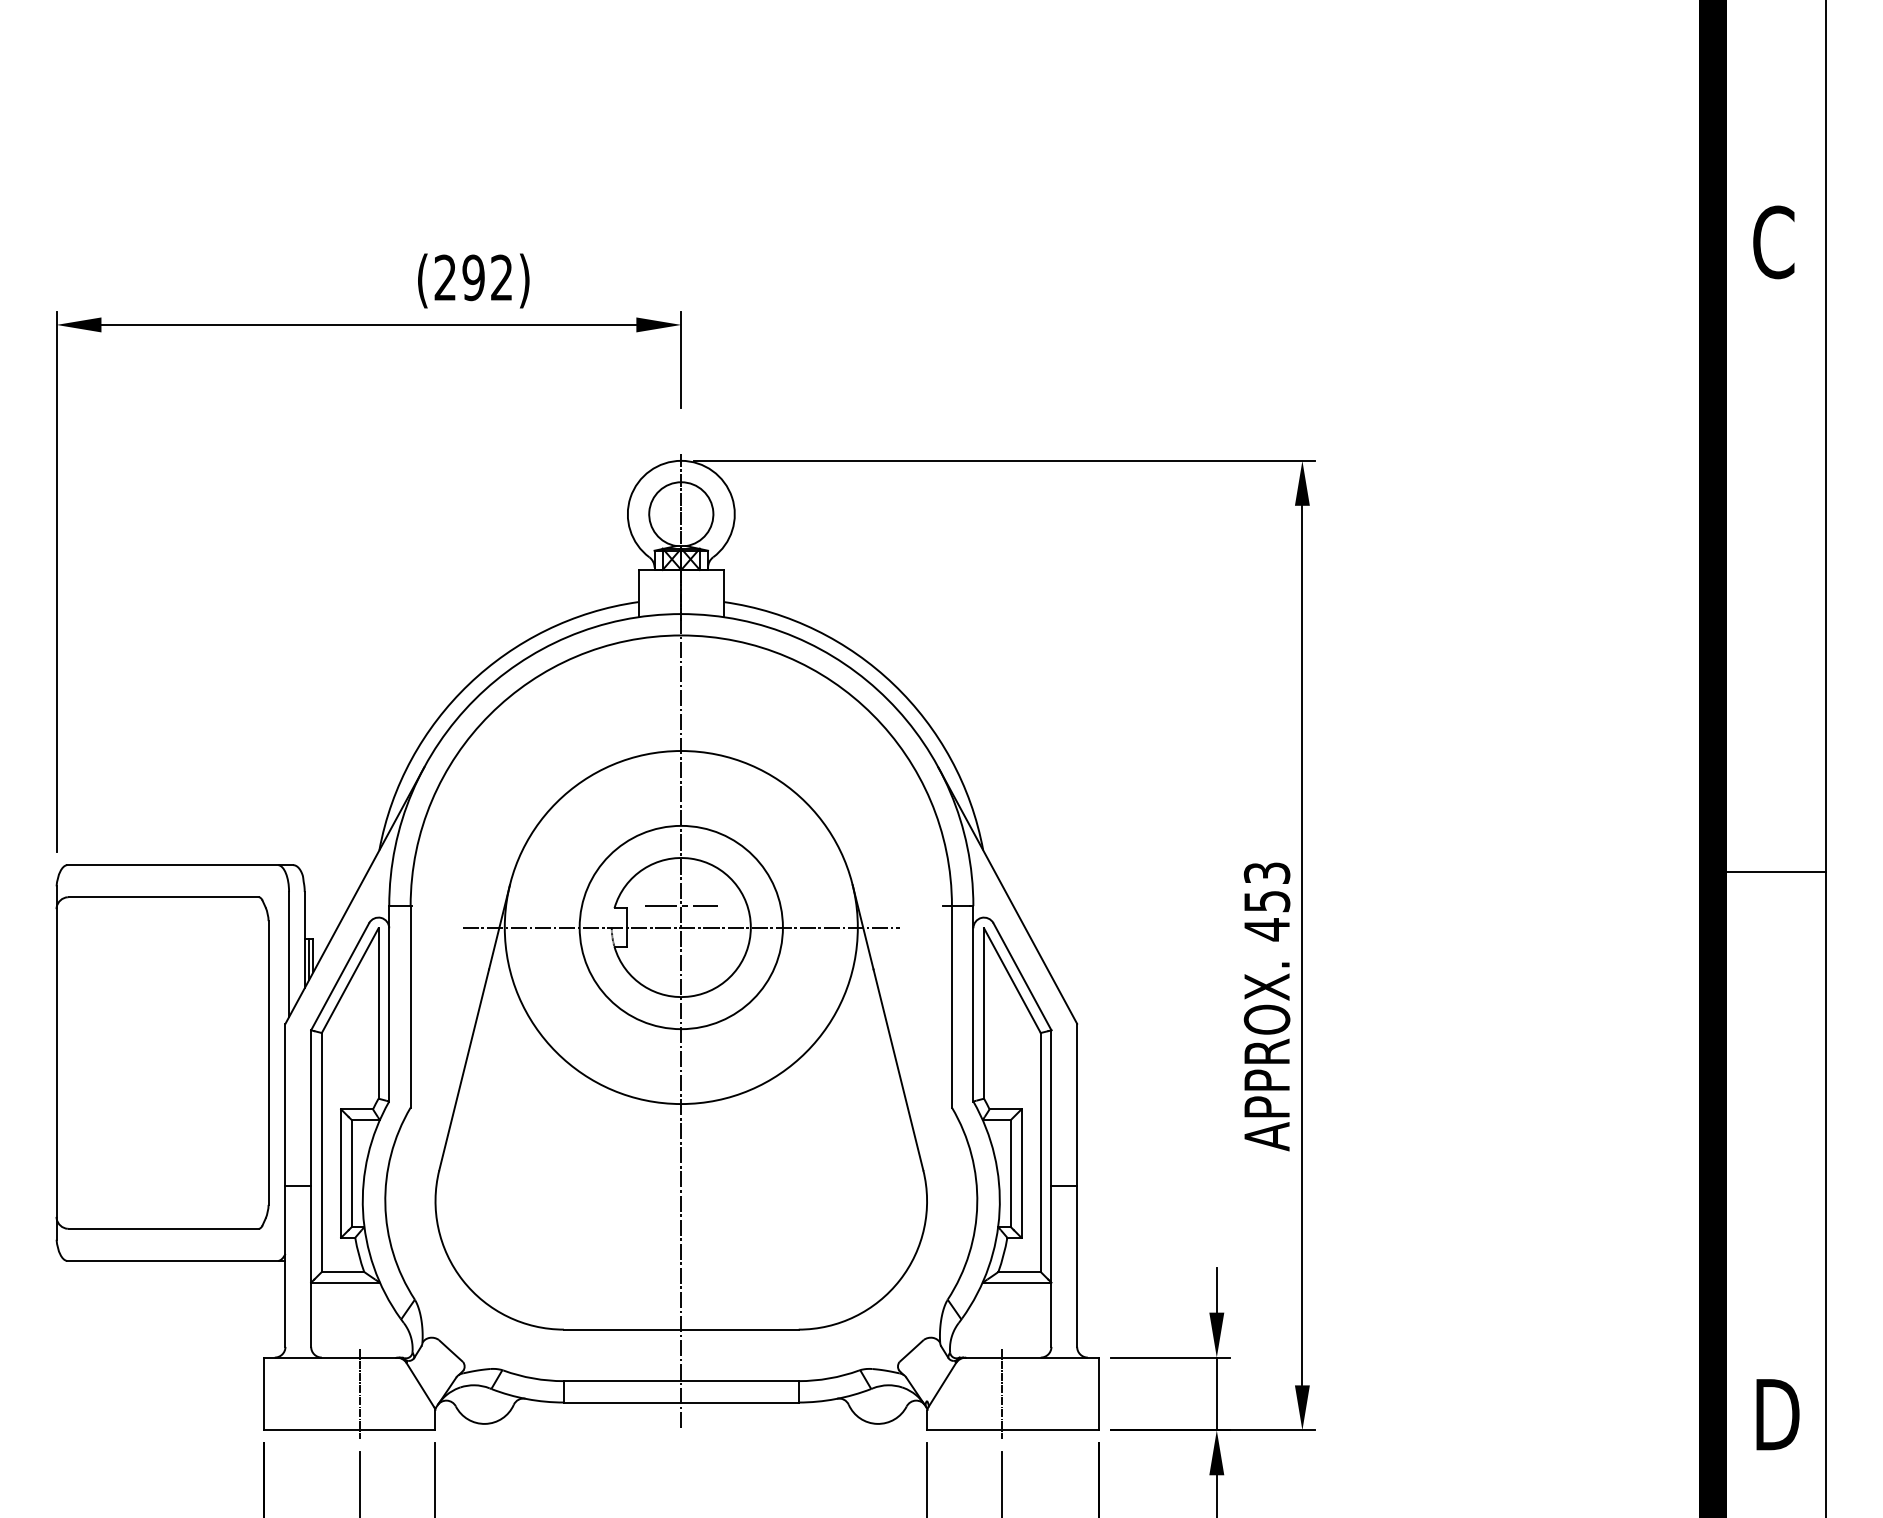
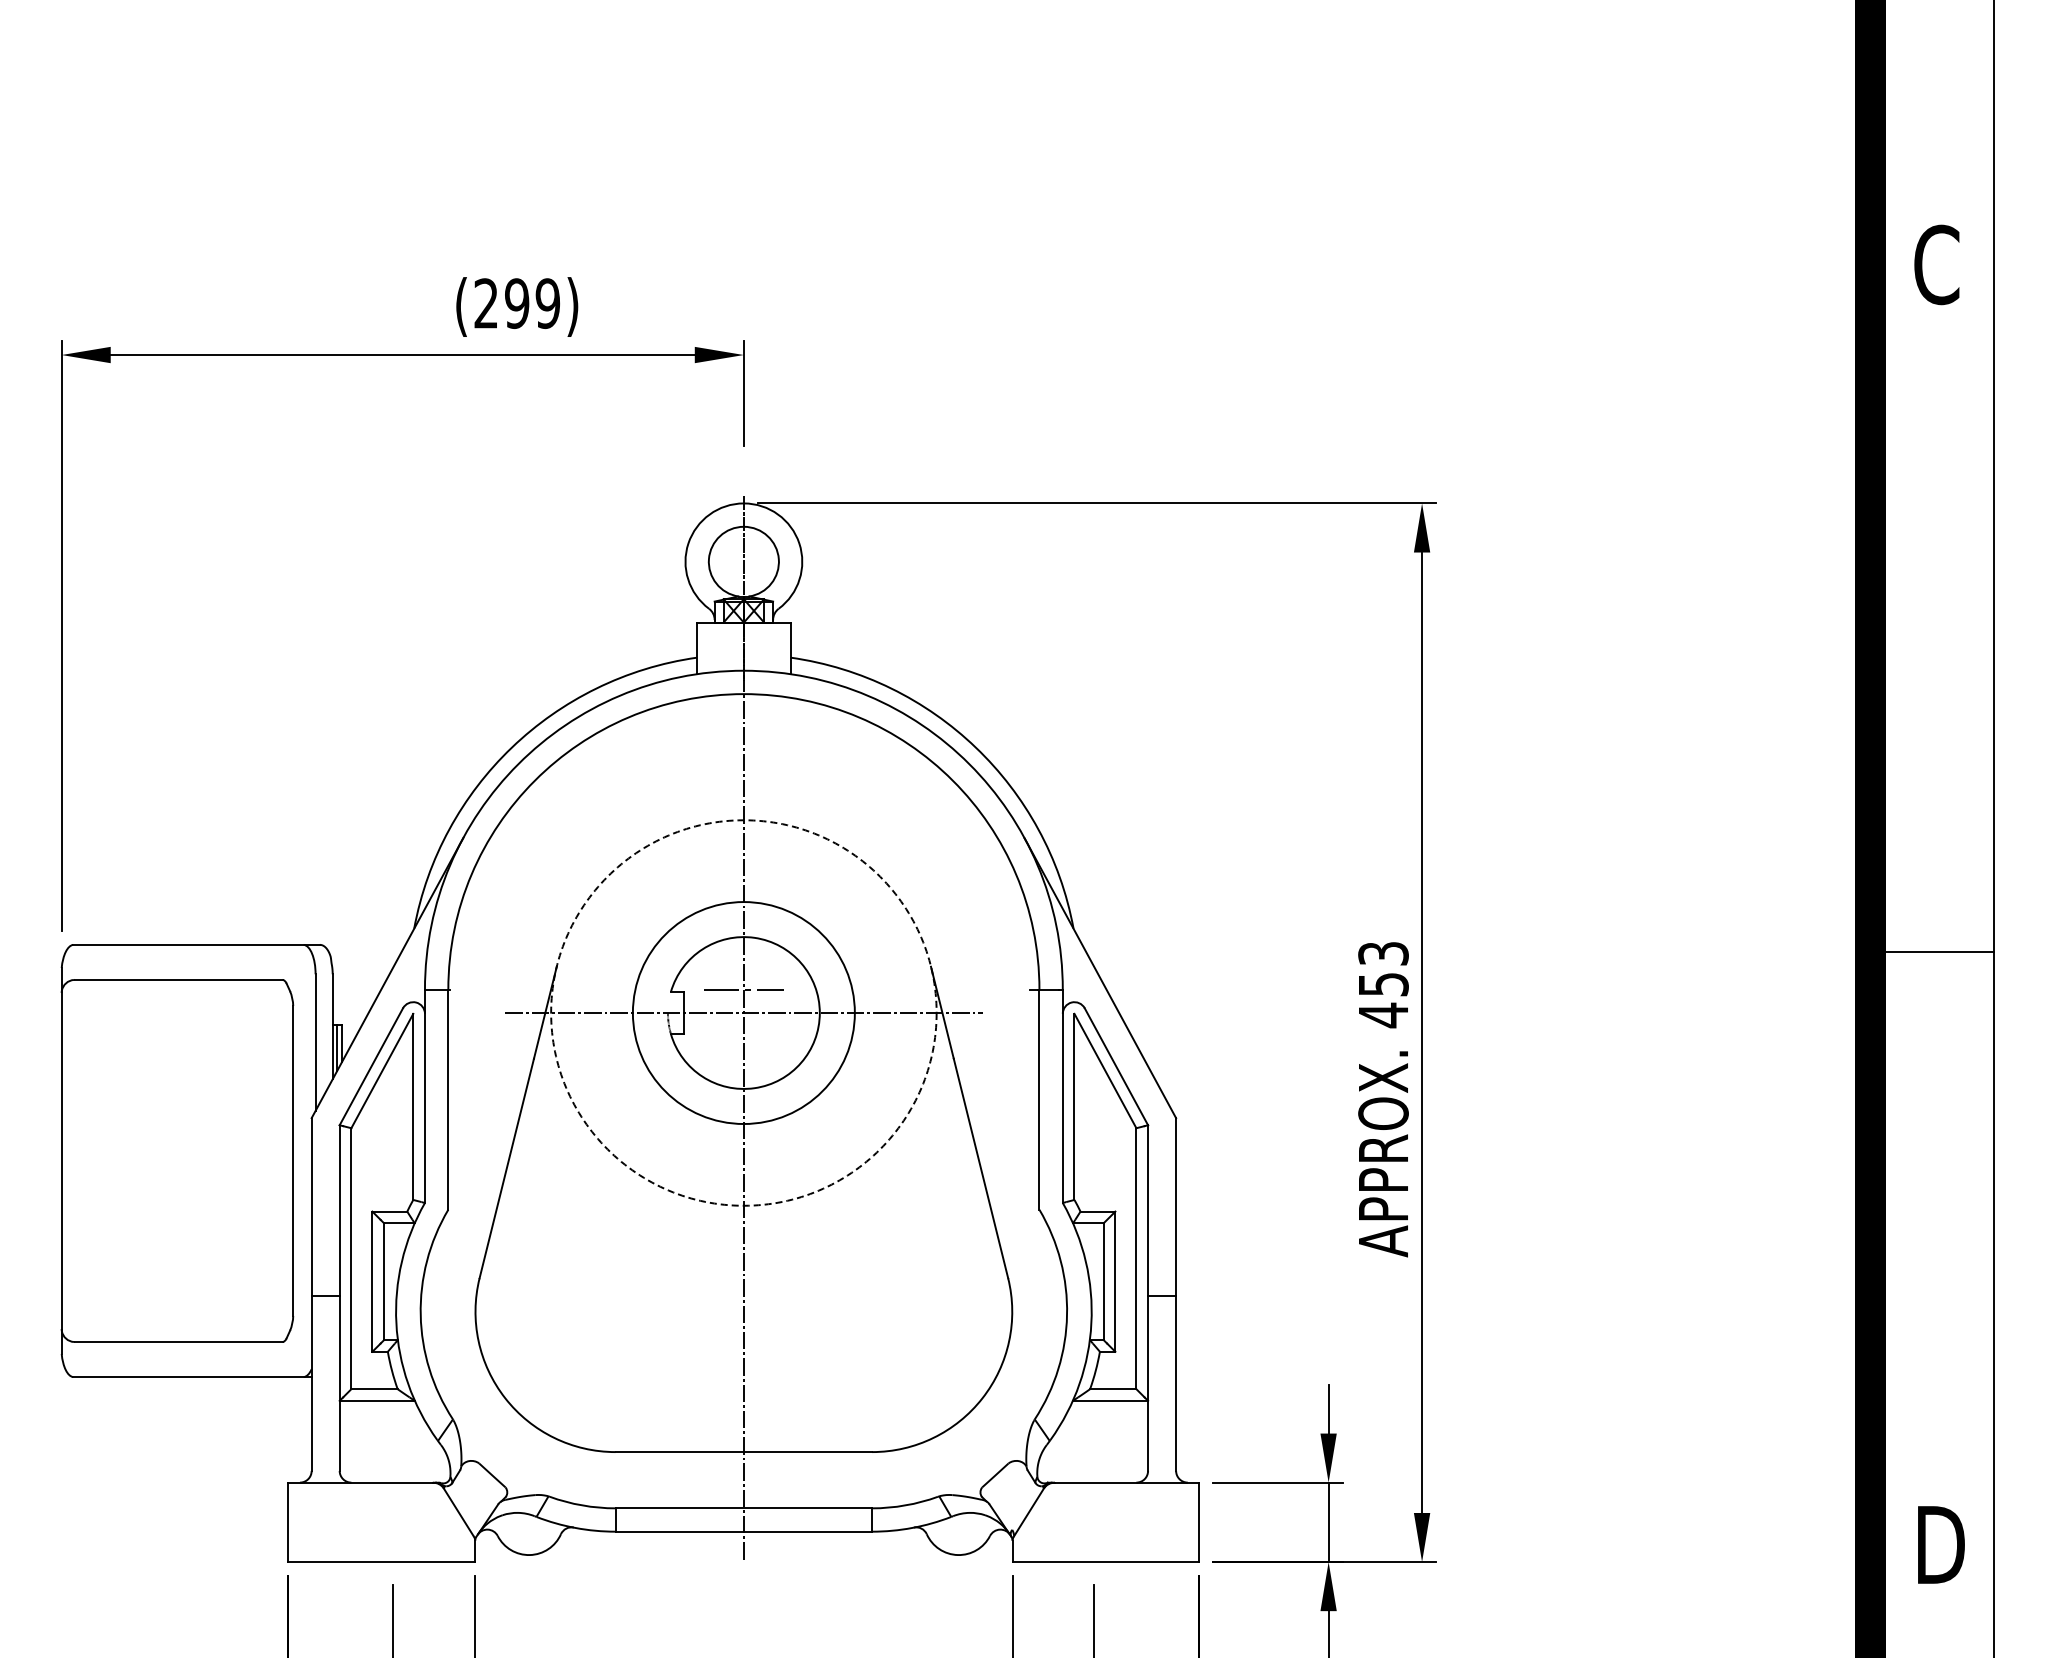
text: (501, 277) -> (547, 303), (292) -> (299)
circle: (680, 927) -> (743, 1012), solid -> dashed
line: (360, 1394) -> (393, 1522), removed
line: (1002, 1394) -> (1094, 1522), removed

